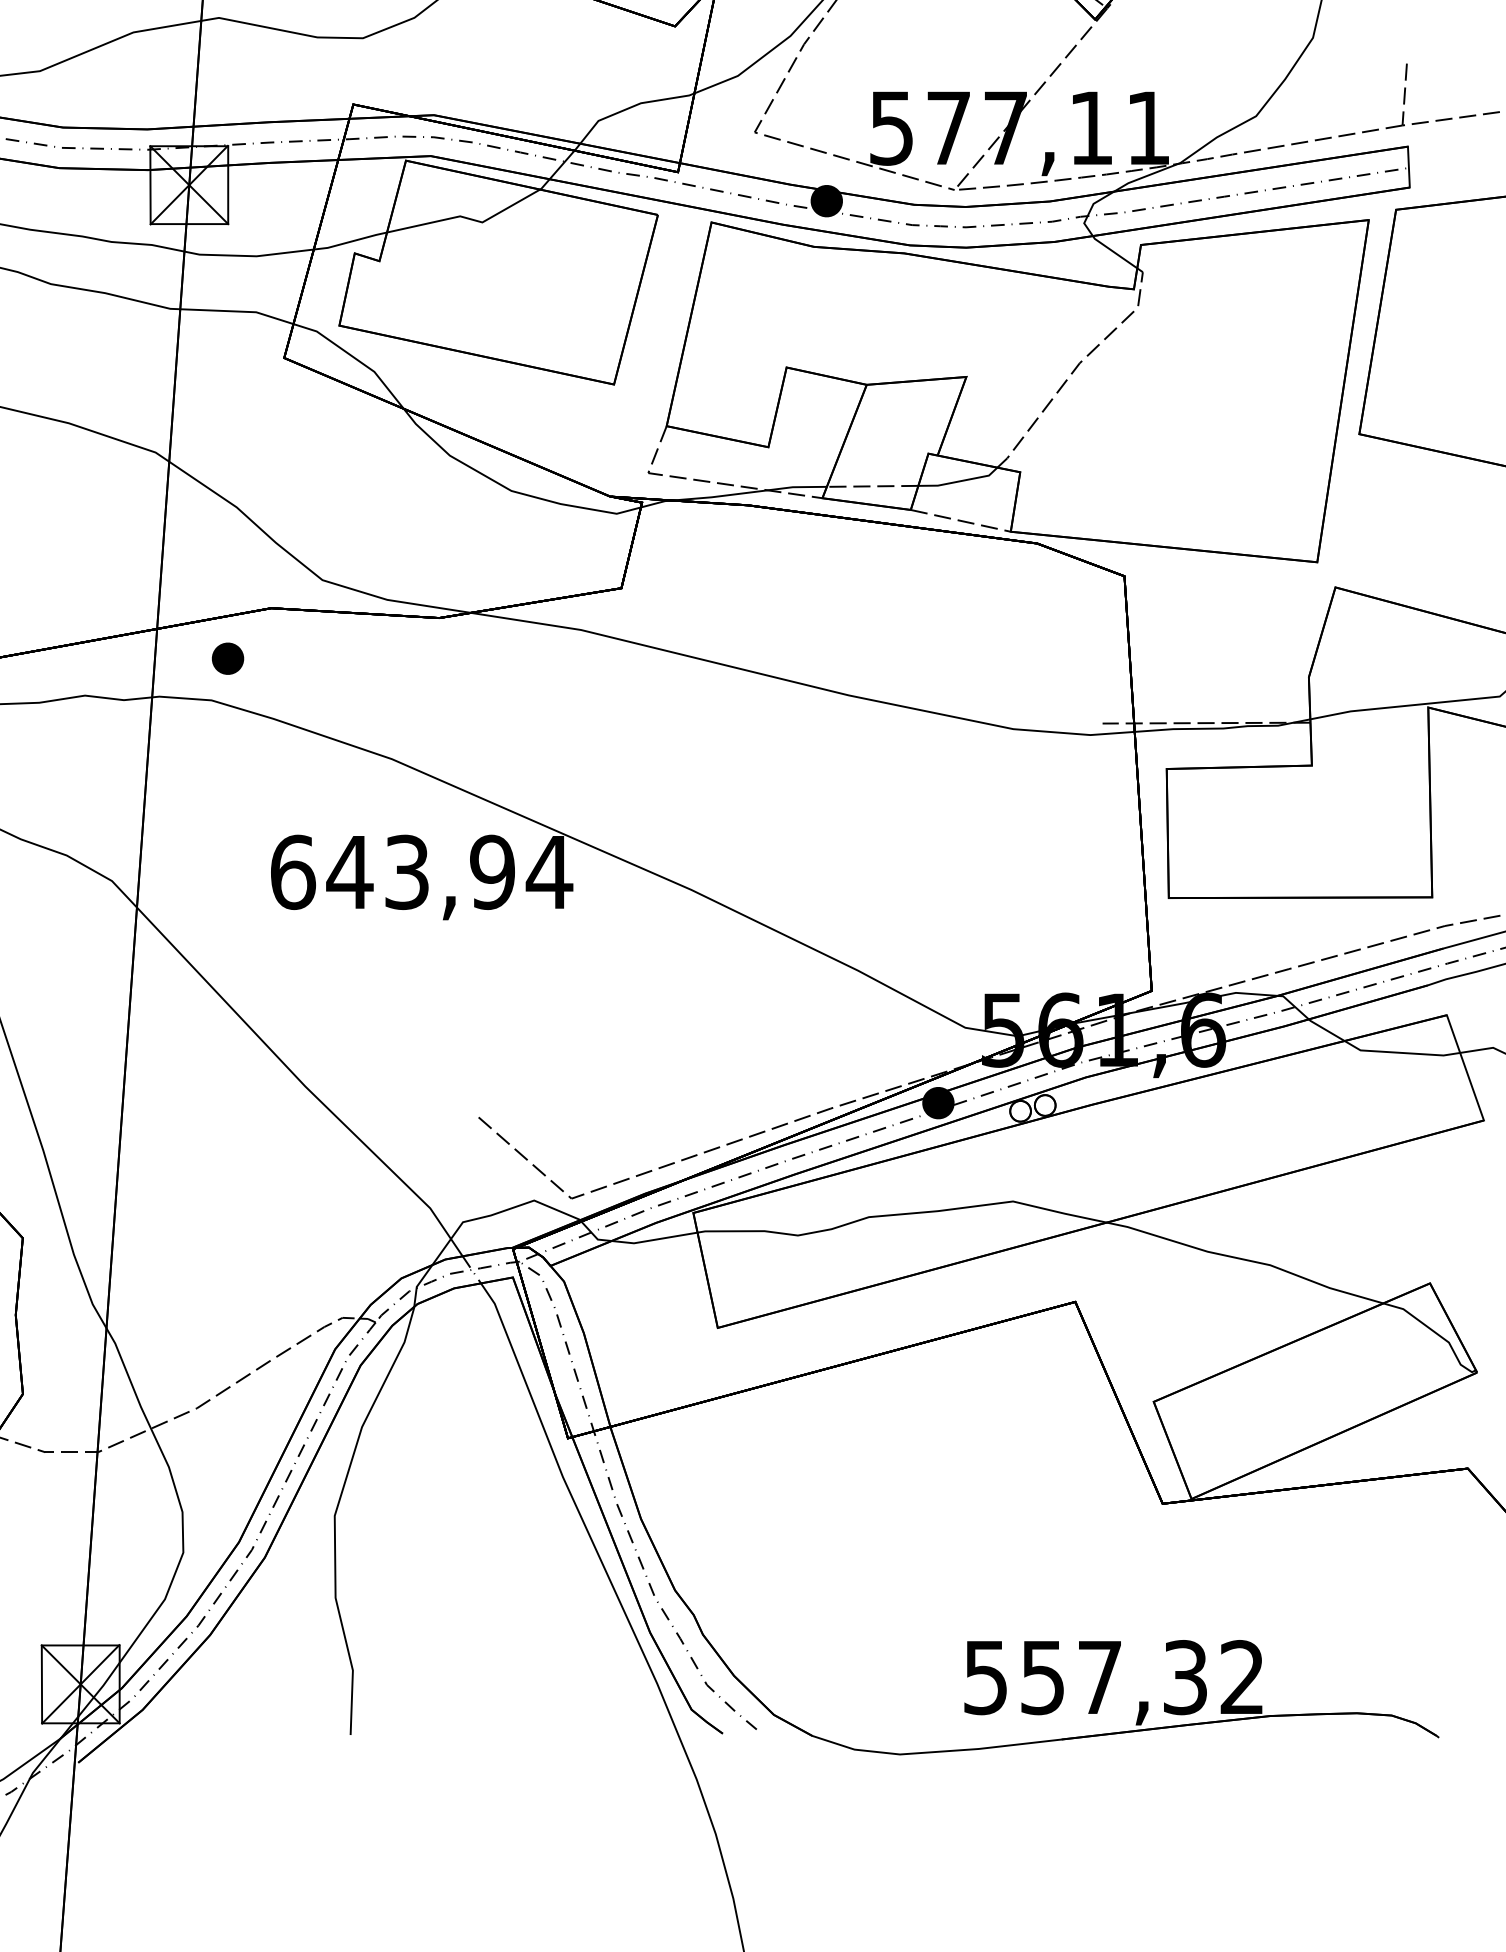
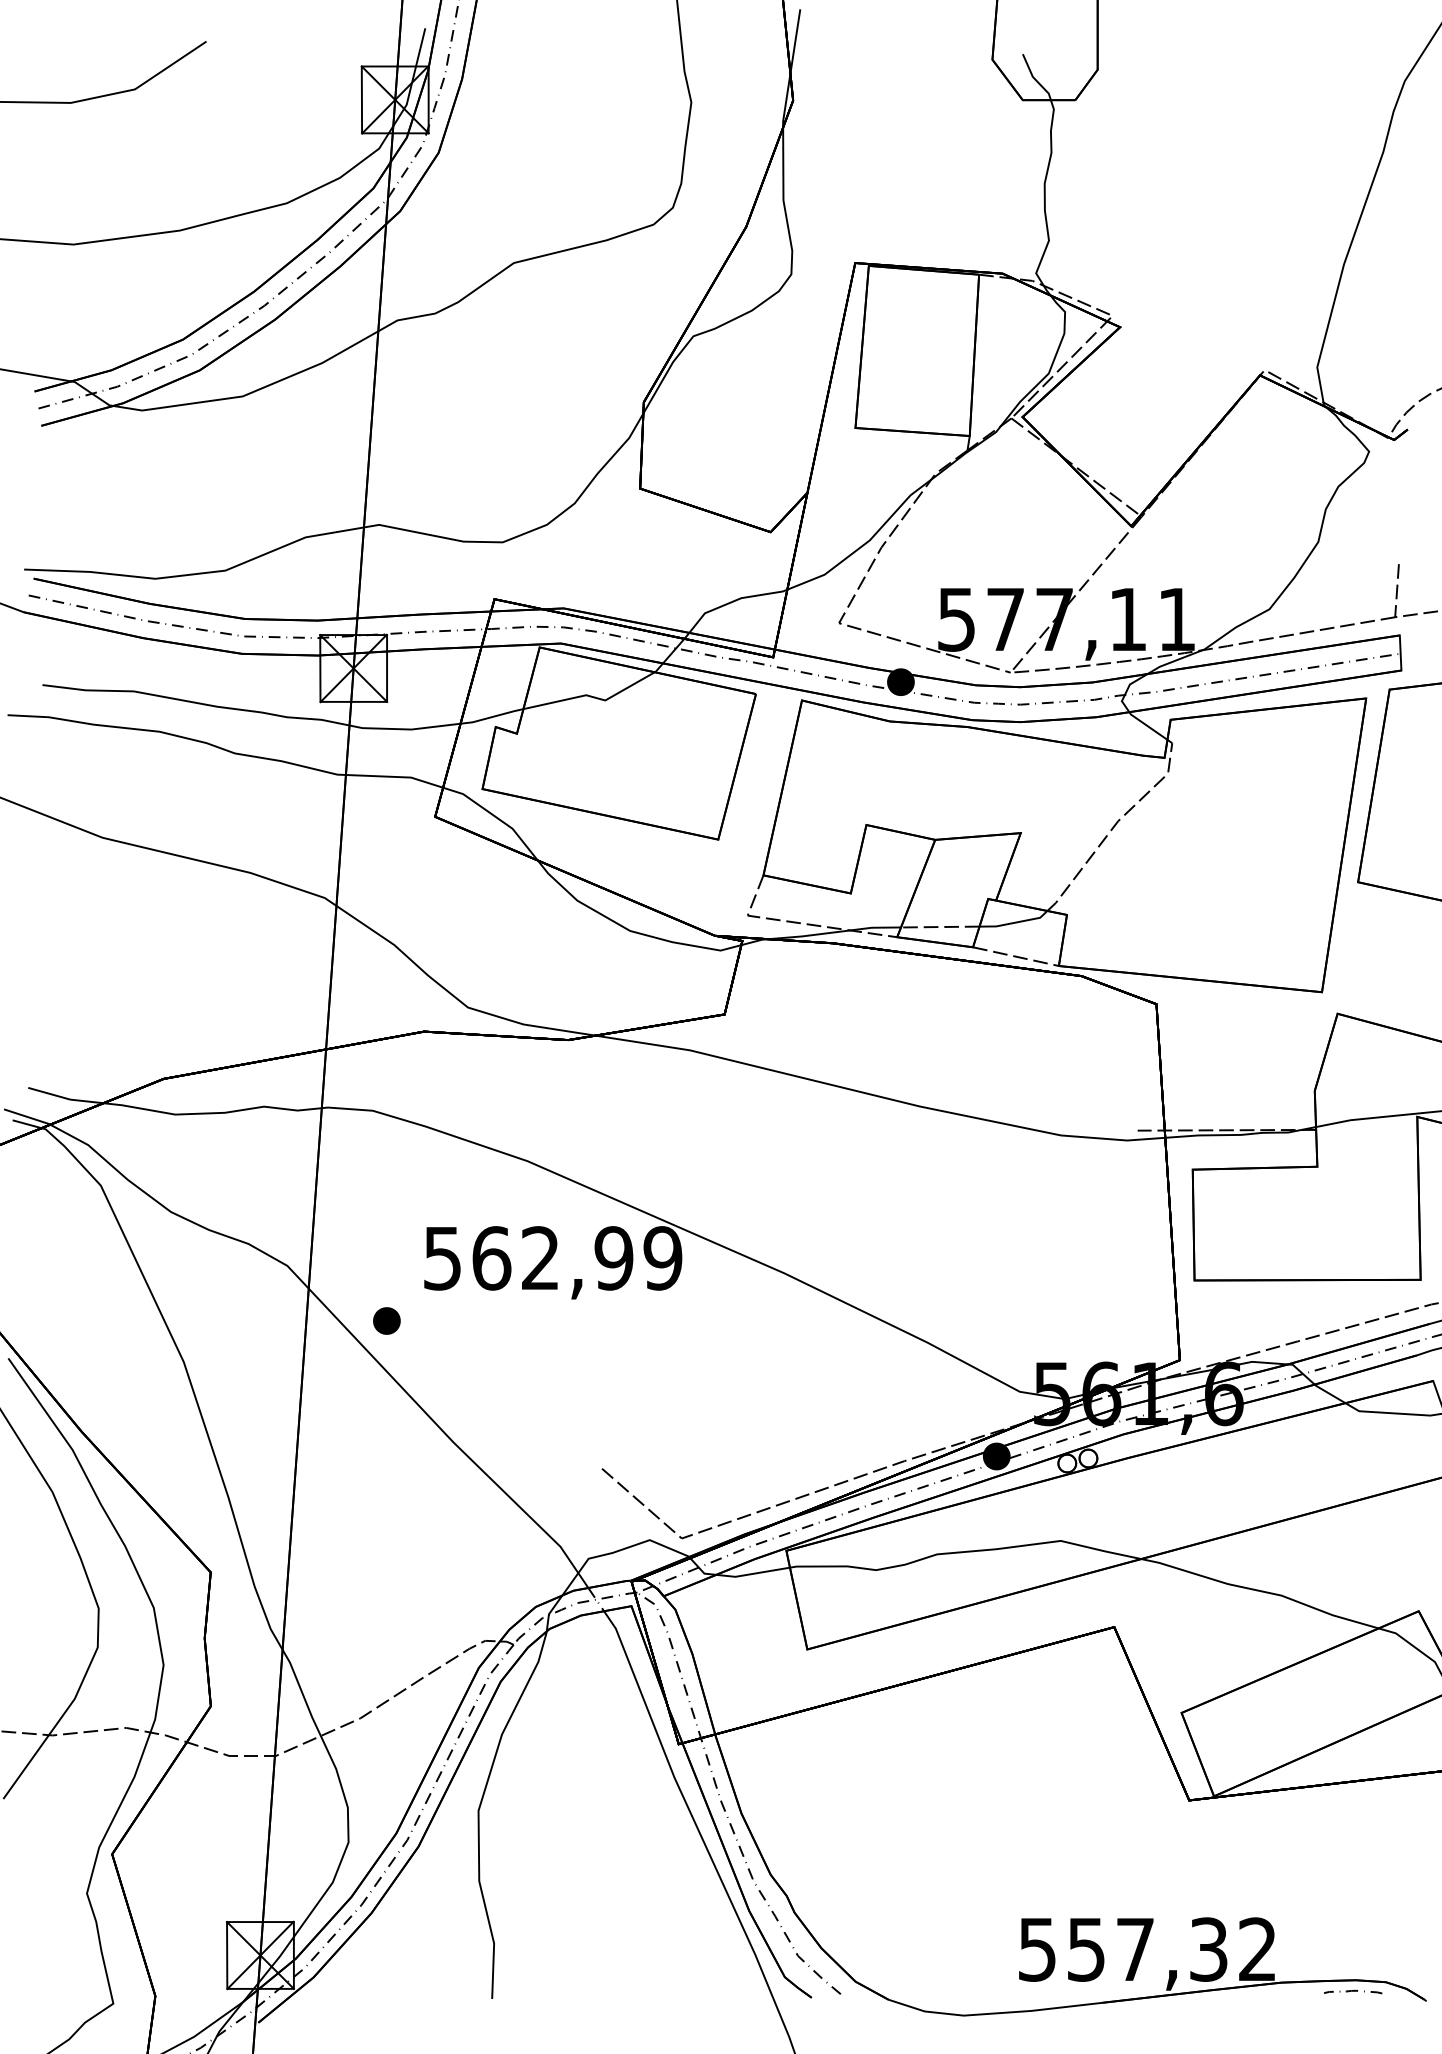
part: (227, 658) -> (386, 1320), moved
text: (422, 872) -> (553, 1258), 643,94 -> 562,99
curve: (1353, 1726) -> (1353, 1991), added

